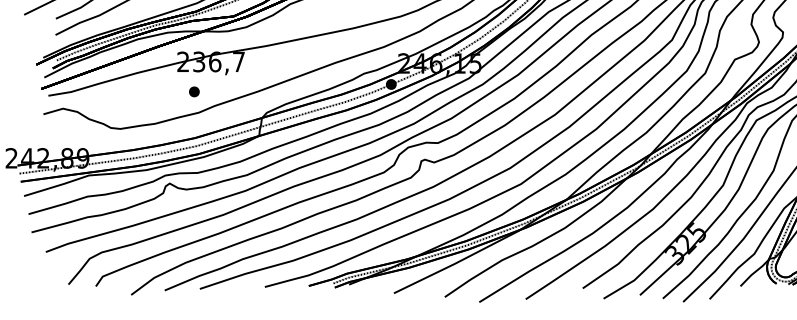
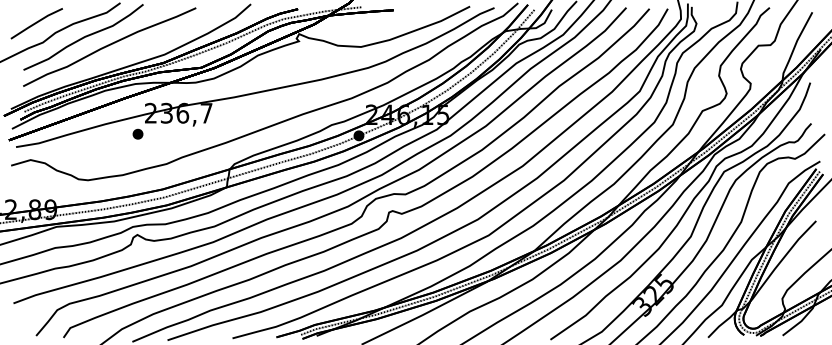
part: (193, 91) -> (137, 133), moved

